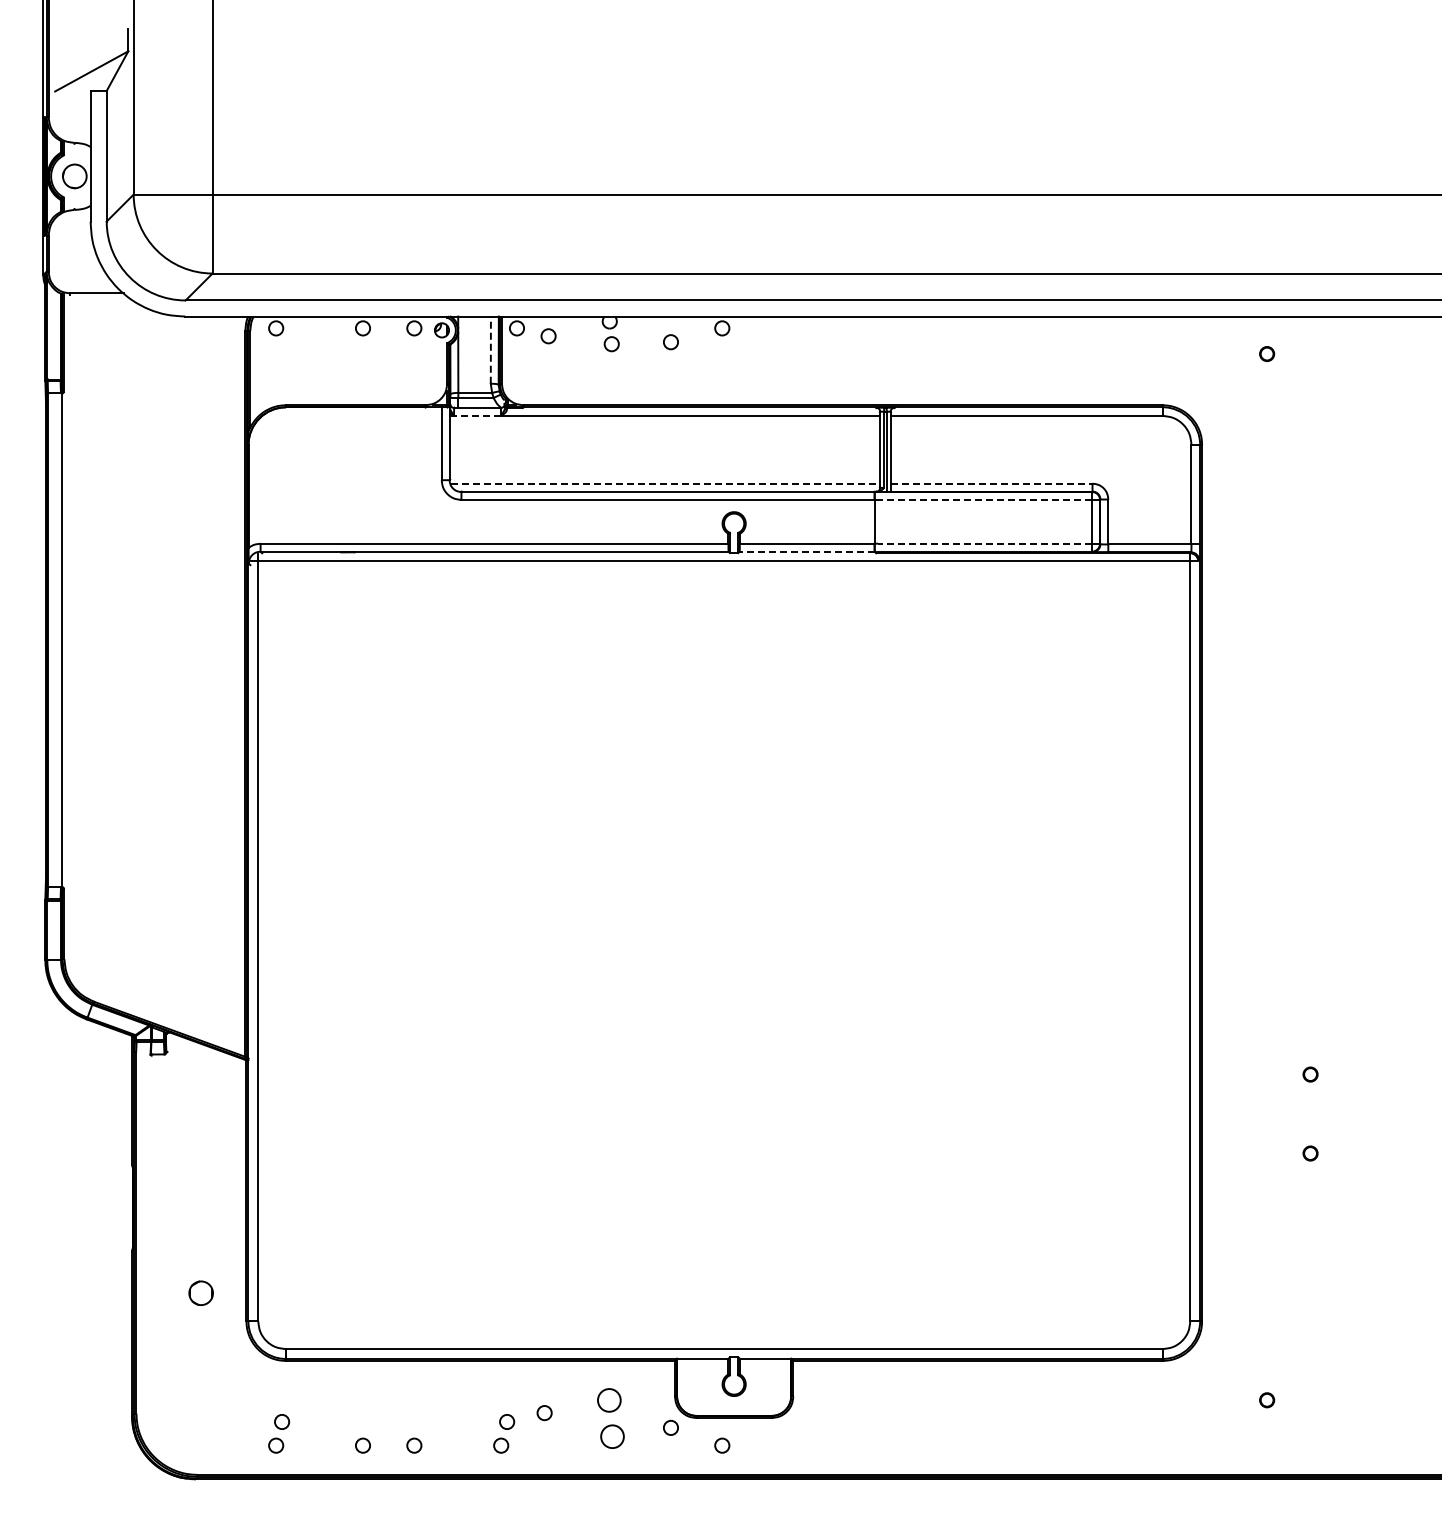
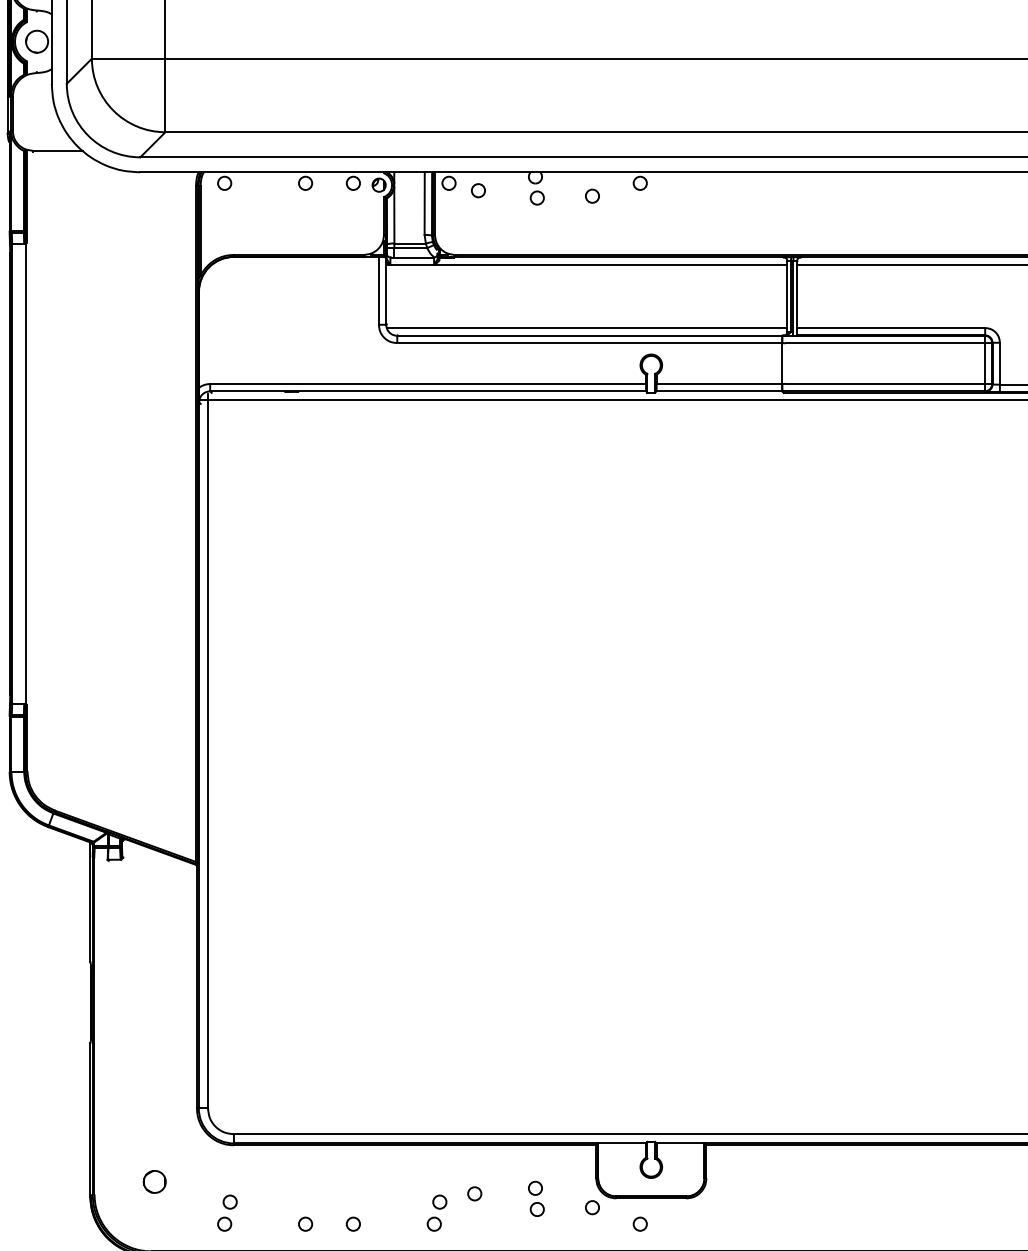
line: (490, 350) -> (424, 203), dashed -> solid
line: (477, 415) -> (412, 264), dashed -> solid
line: (665, 483) -> (587, 327), dashed -> solid
line: (991, 483) -> (891, 327), dashed -> solid
line: (985, 499) -> (885, 342), dashed -> solid
line: (985, 543) -> (885, 383), dashed -> solid
line: (806, 551) -> (718, 391), dashed -> solid
circle: (200, 1292) -> (154, 1181), moved
part: (610, 1418) -> (536, 1198), size x0.62

